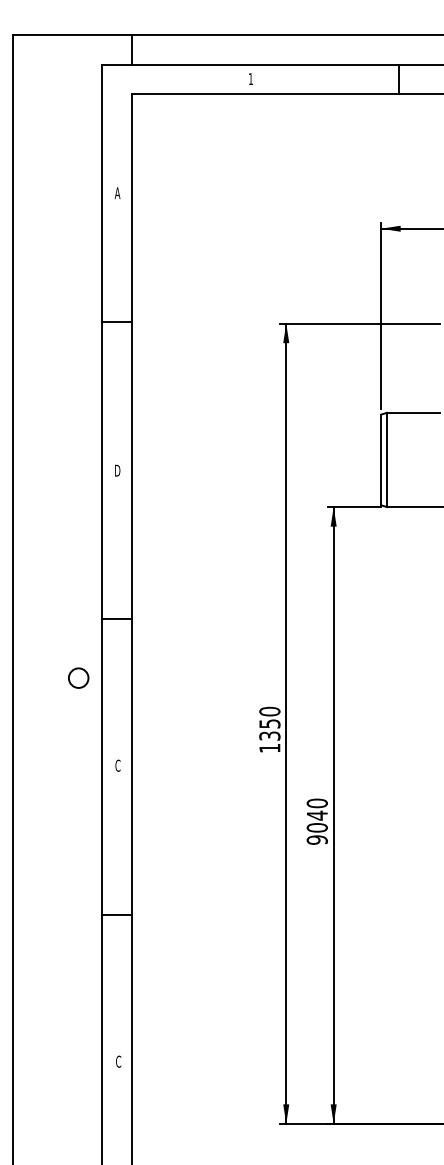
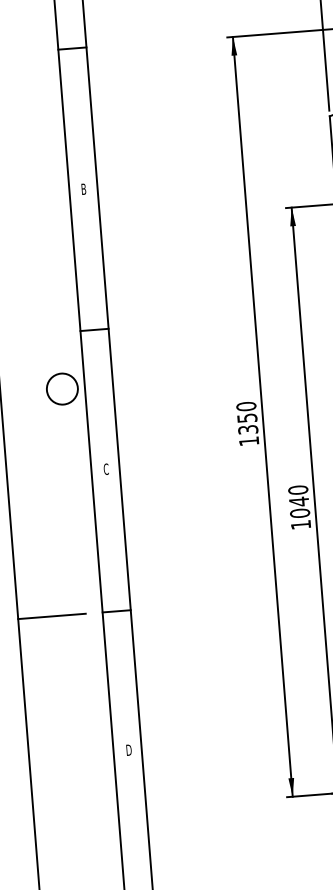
text: (117, 470) -> (83, 189), D -> B
circle: (78, 677) -> (62, 388), size x1.67
text: (316, 839) -> (300, 524), 9040 -> 1040
line: (48, 915) -> (51, 616), added
text: (118, 1061) -> (128, 750), C -> D

